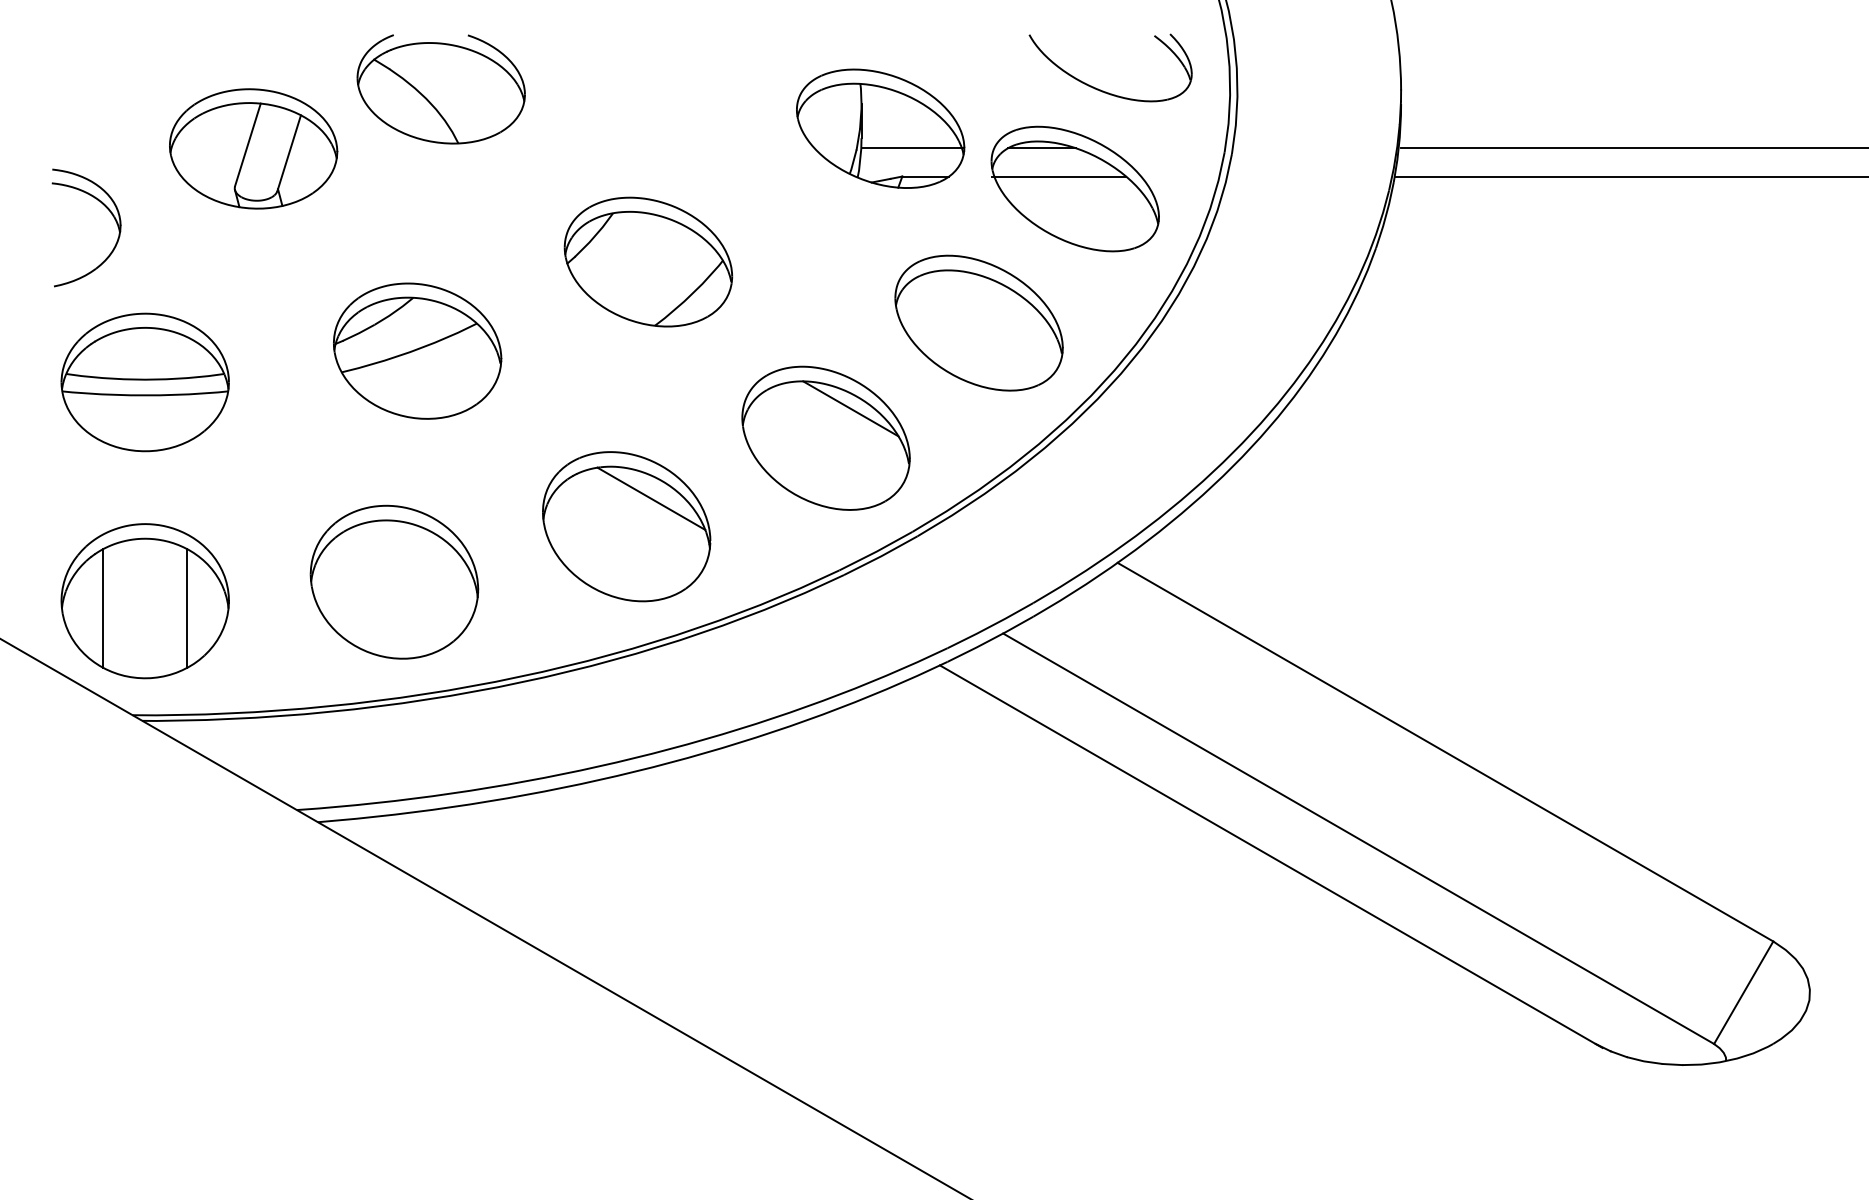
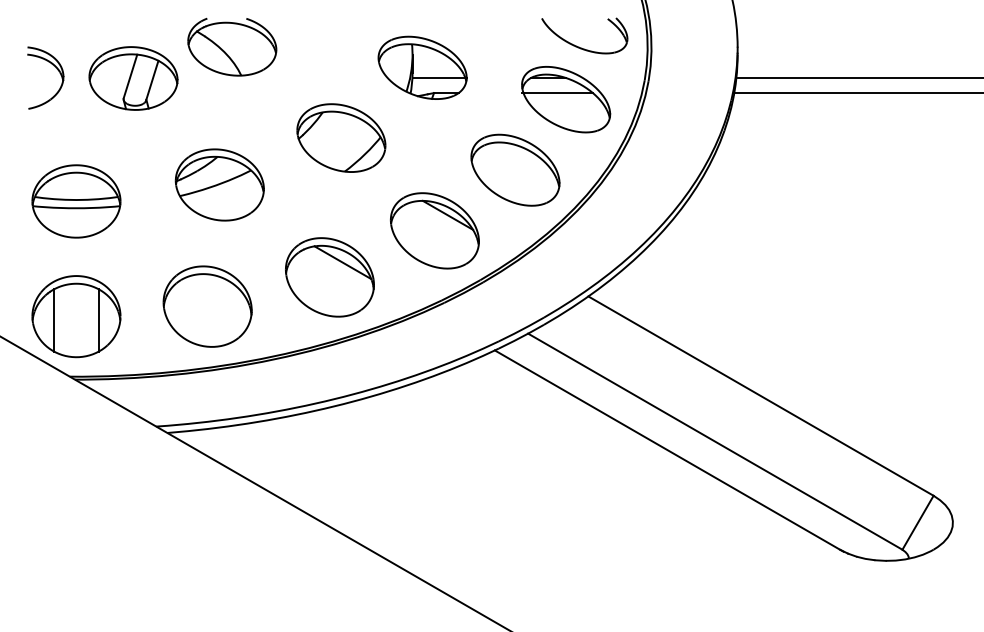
part: (880, 127) -> (422, 67), moved
part: (99, 203) -> (52, 65), moved

